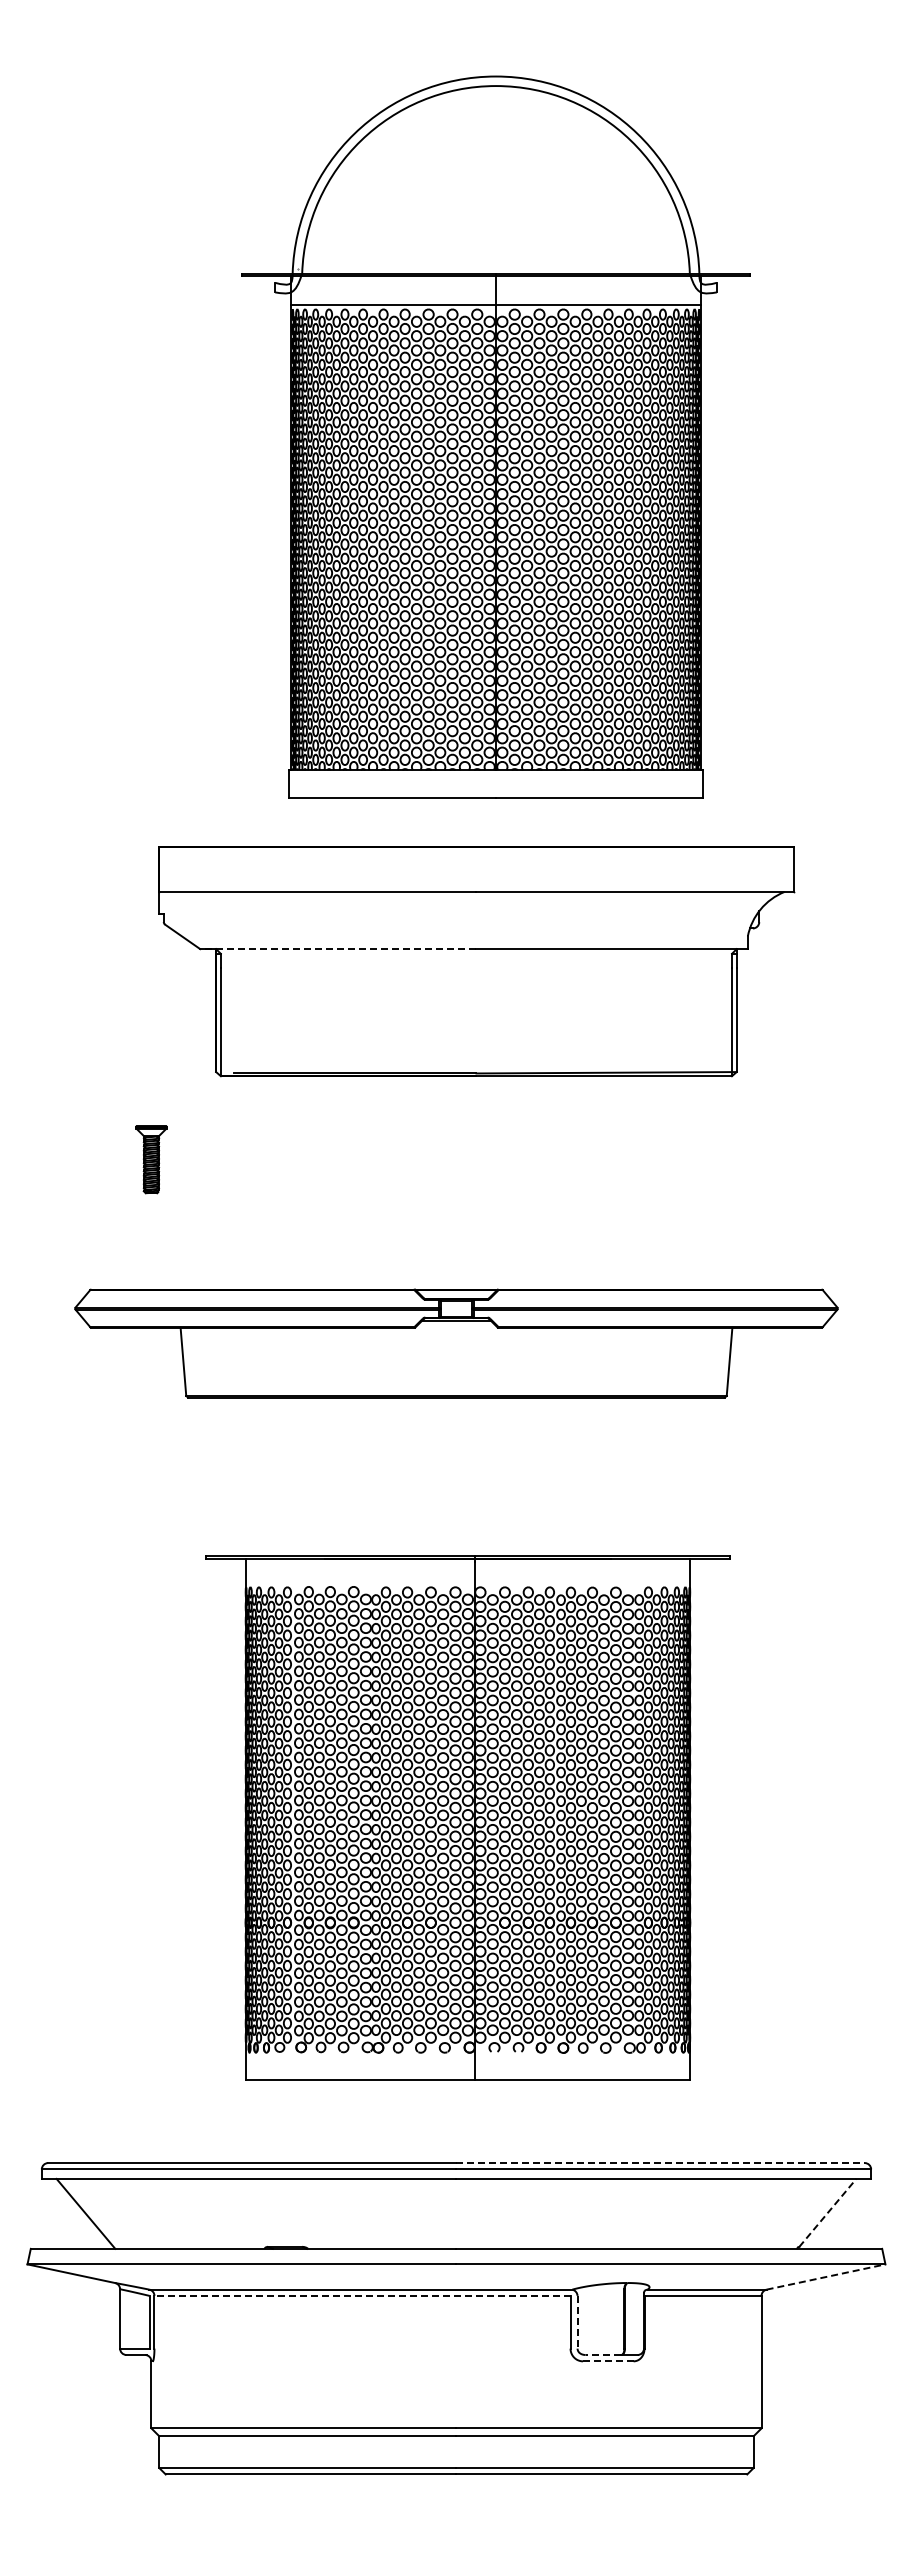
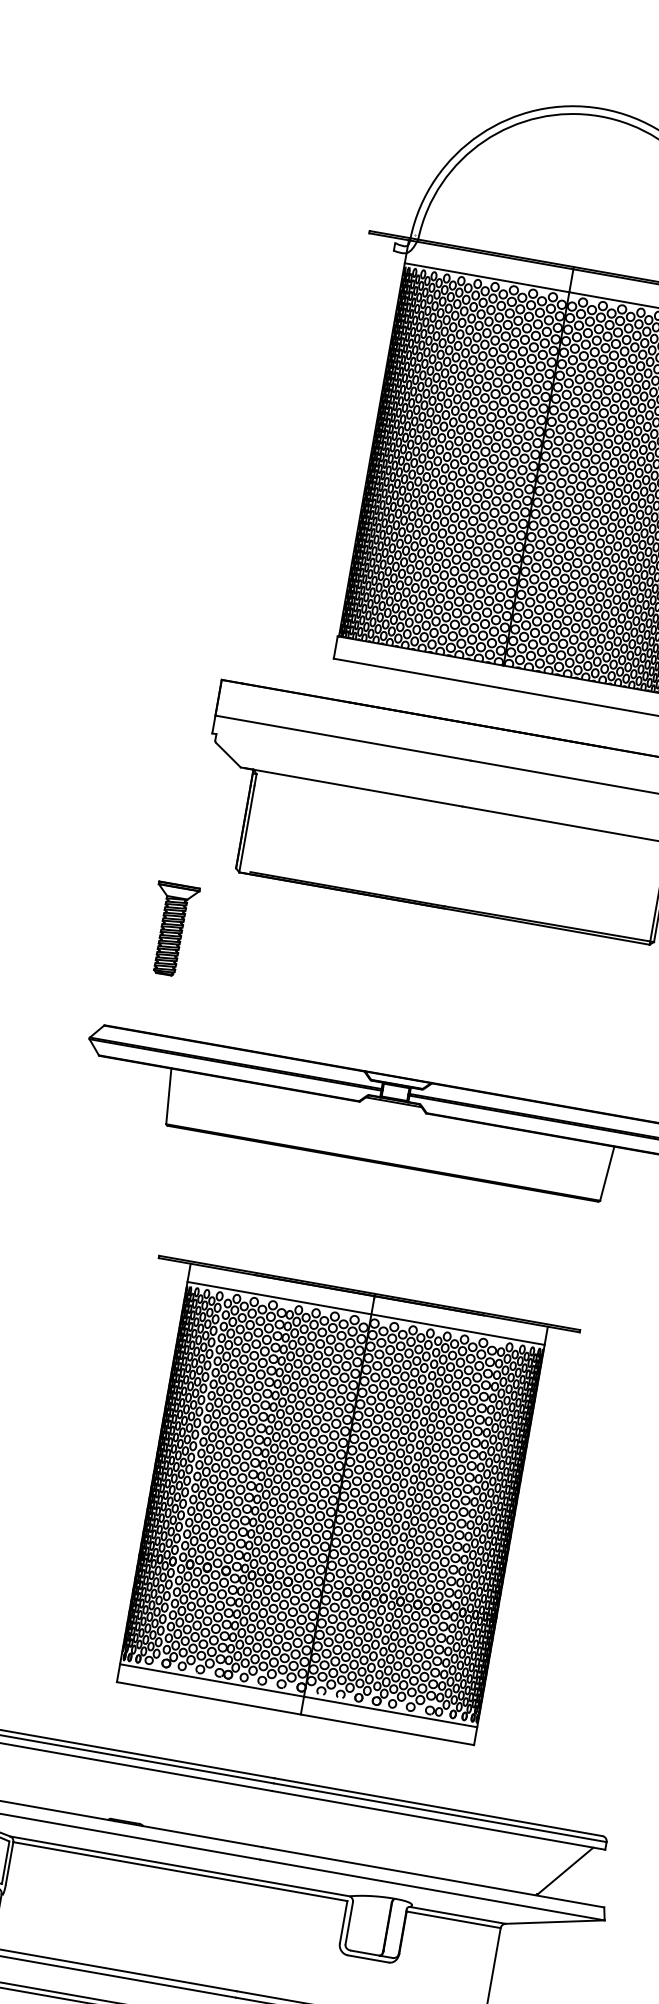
line: (340, 949) -> (353, 787), dashed -> solid
part: (151, 1159) -> (171, 929), size x1.67
line: (467, 1582) -> (365, 1313), added
line: (467, 2058) -> (298, 1695), added
line: (661, 2163) -> (439, 1807), dashed -> solid
line: (828, 2212) -> (566, 1870), dashed -> solid
line: (826, 2277) -> (555, 1922), dashed -> solid
line: (362, 2295) -> (180, 1871), dashed -> solid
line: (577, 2322) -> (349, 1923), dashed -> solid
line: (603, 2354) -> (365, 1952), dashed -> solid
line: (607, 2361) -> (367, 1958), dashed -> solid

